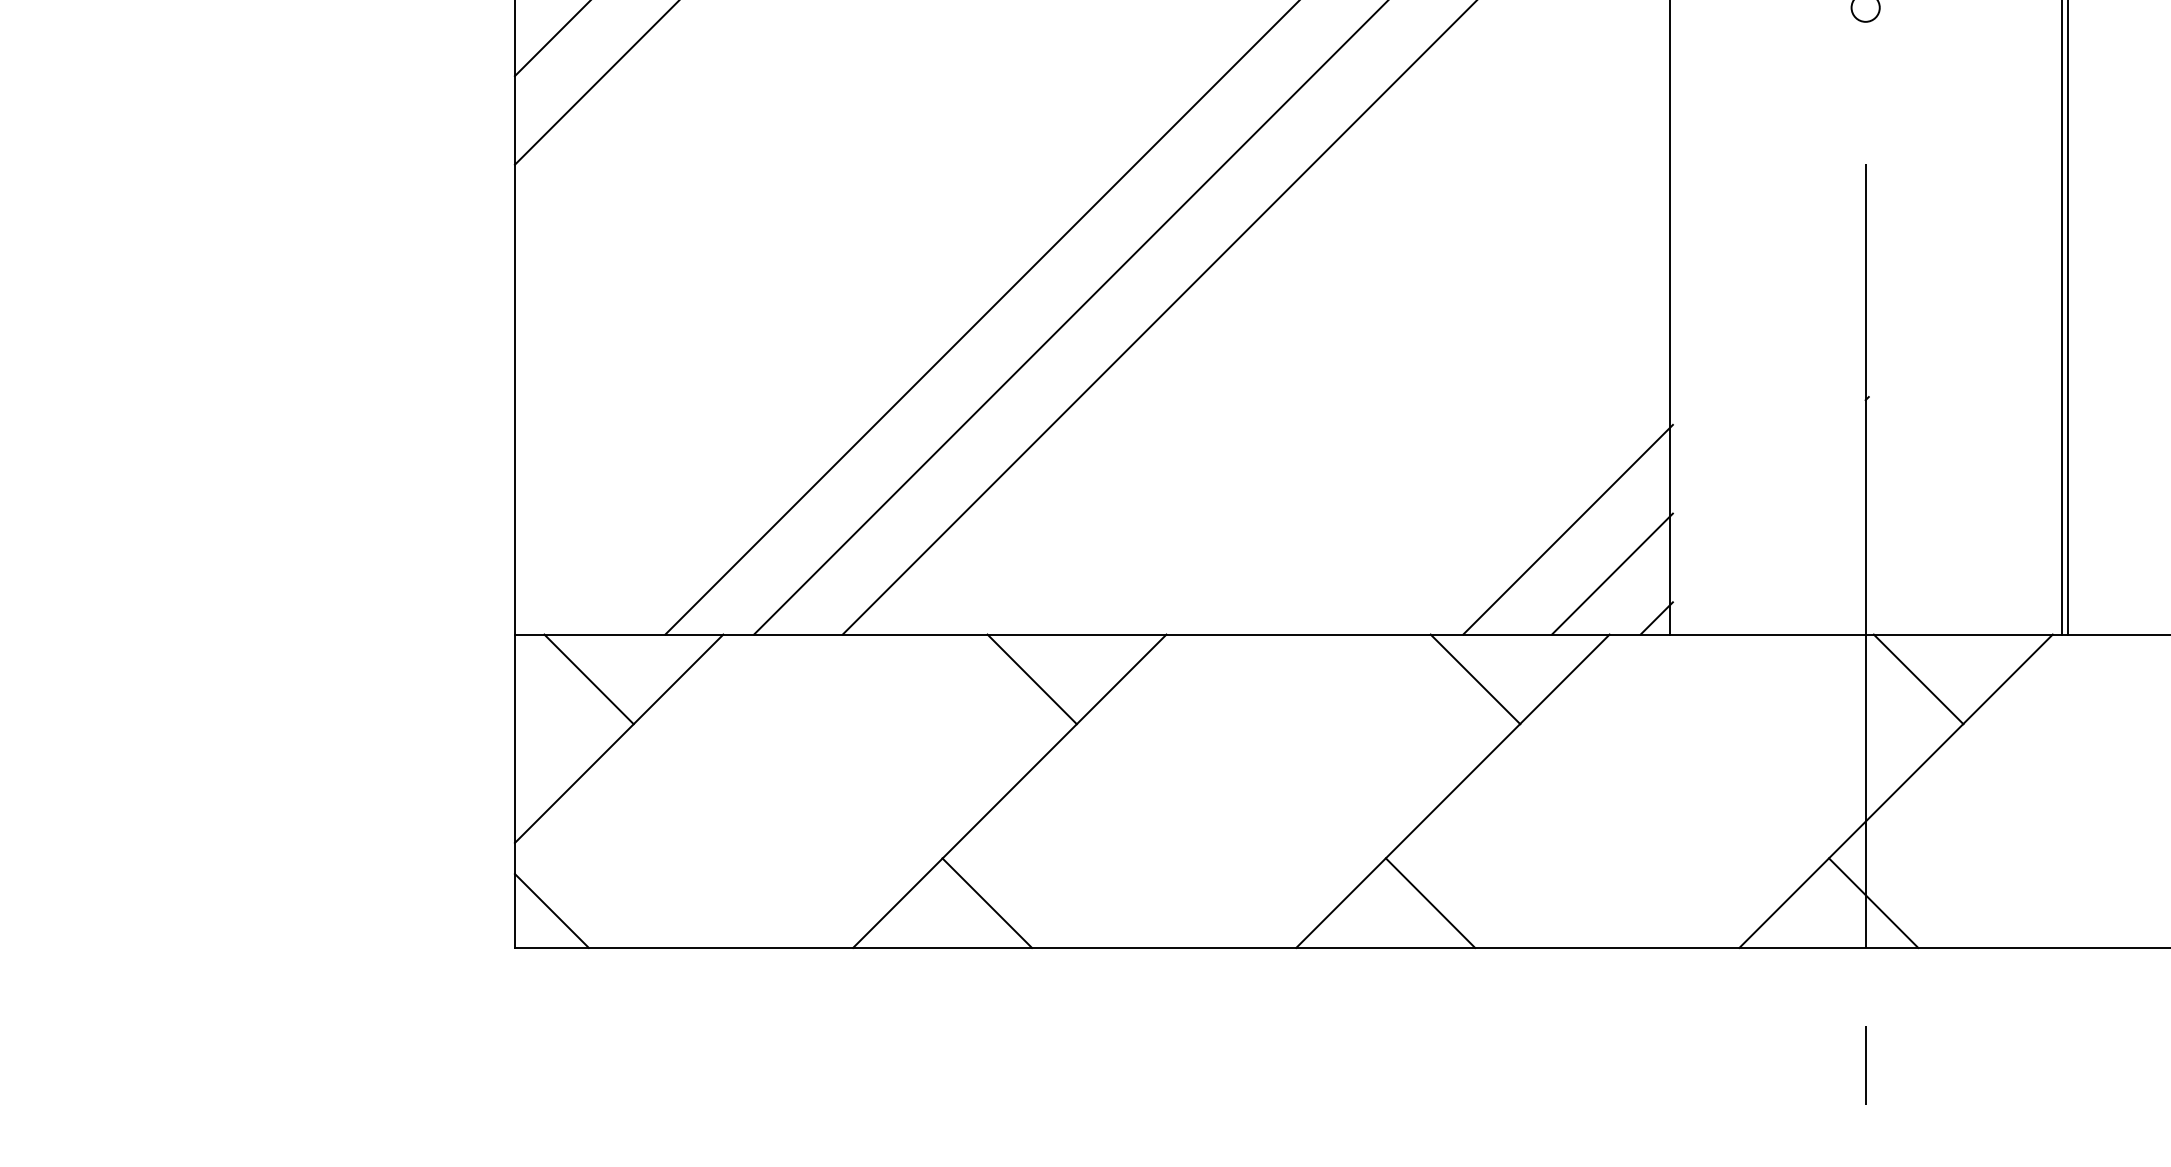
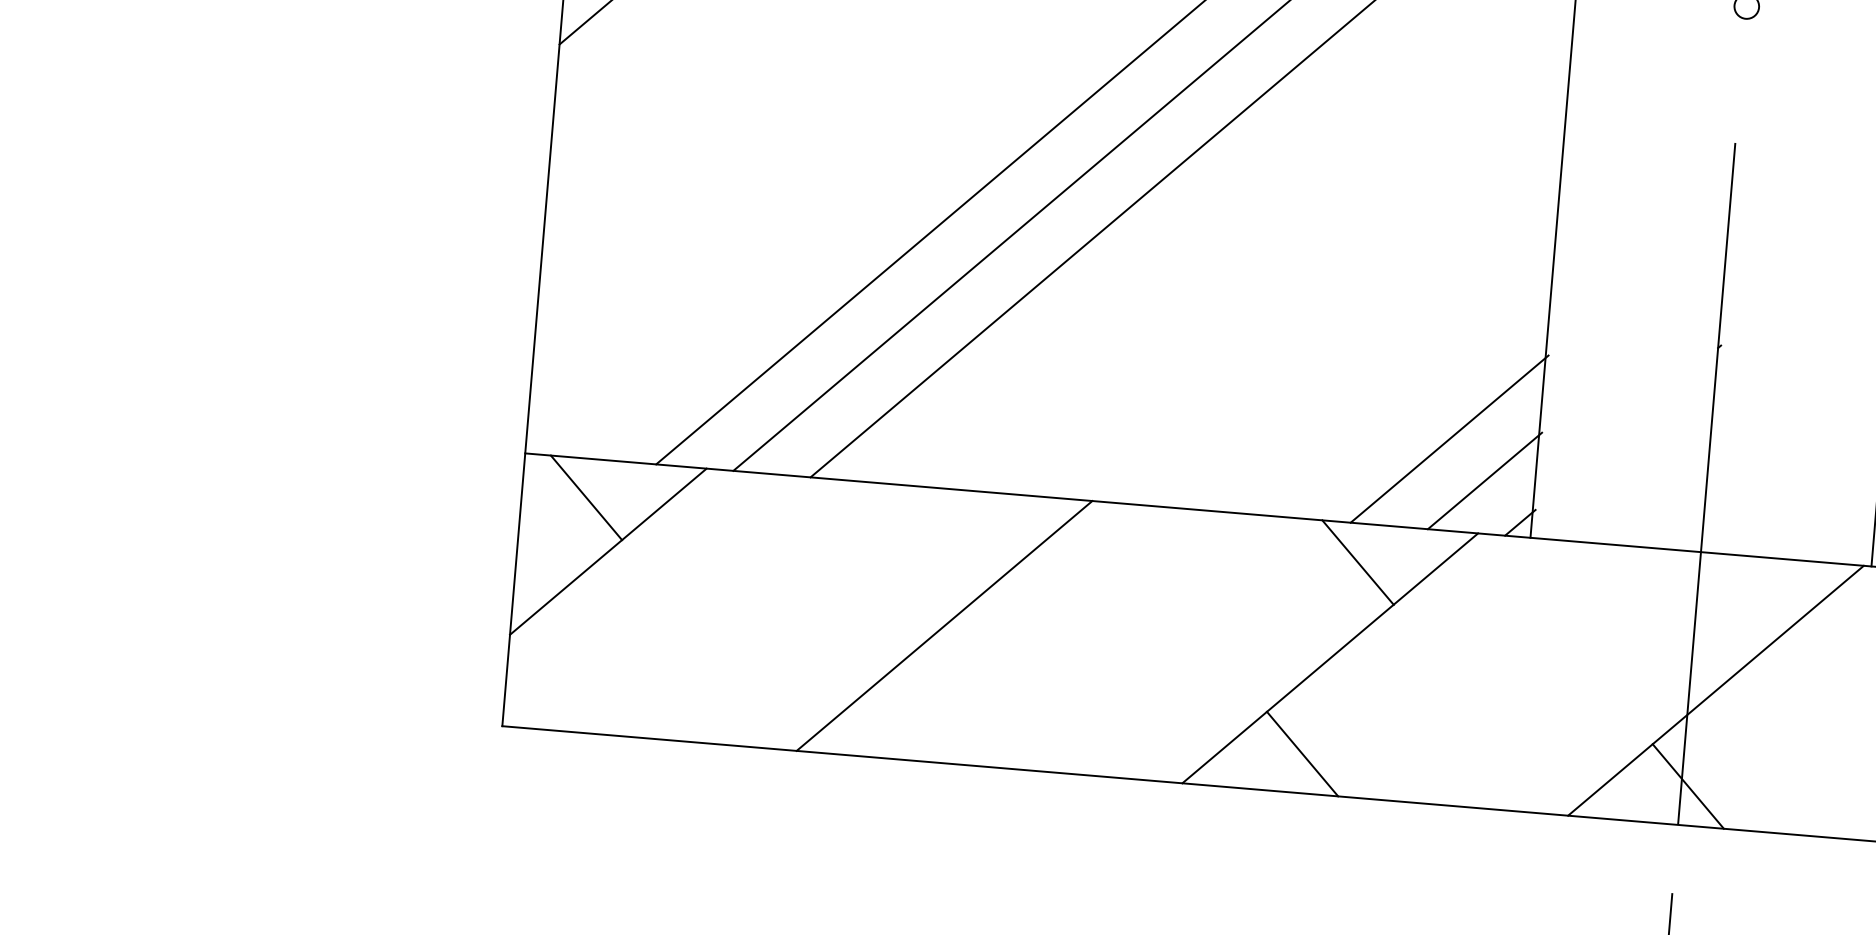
line: (1031, 679) -> (971, 530), removed
line: (1918, 679) -> (1743, 595), removed
line: (987, 902) -> (916, 721), removed
line: (551, 910) -> (536, 696), removed

